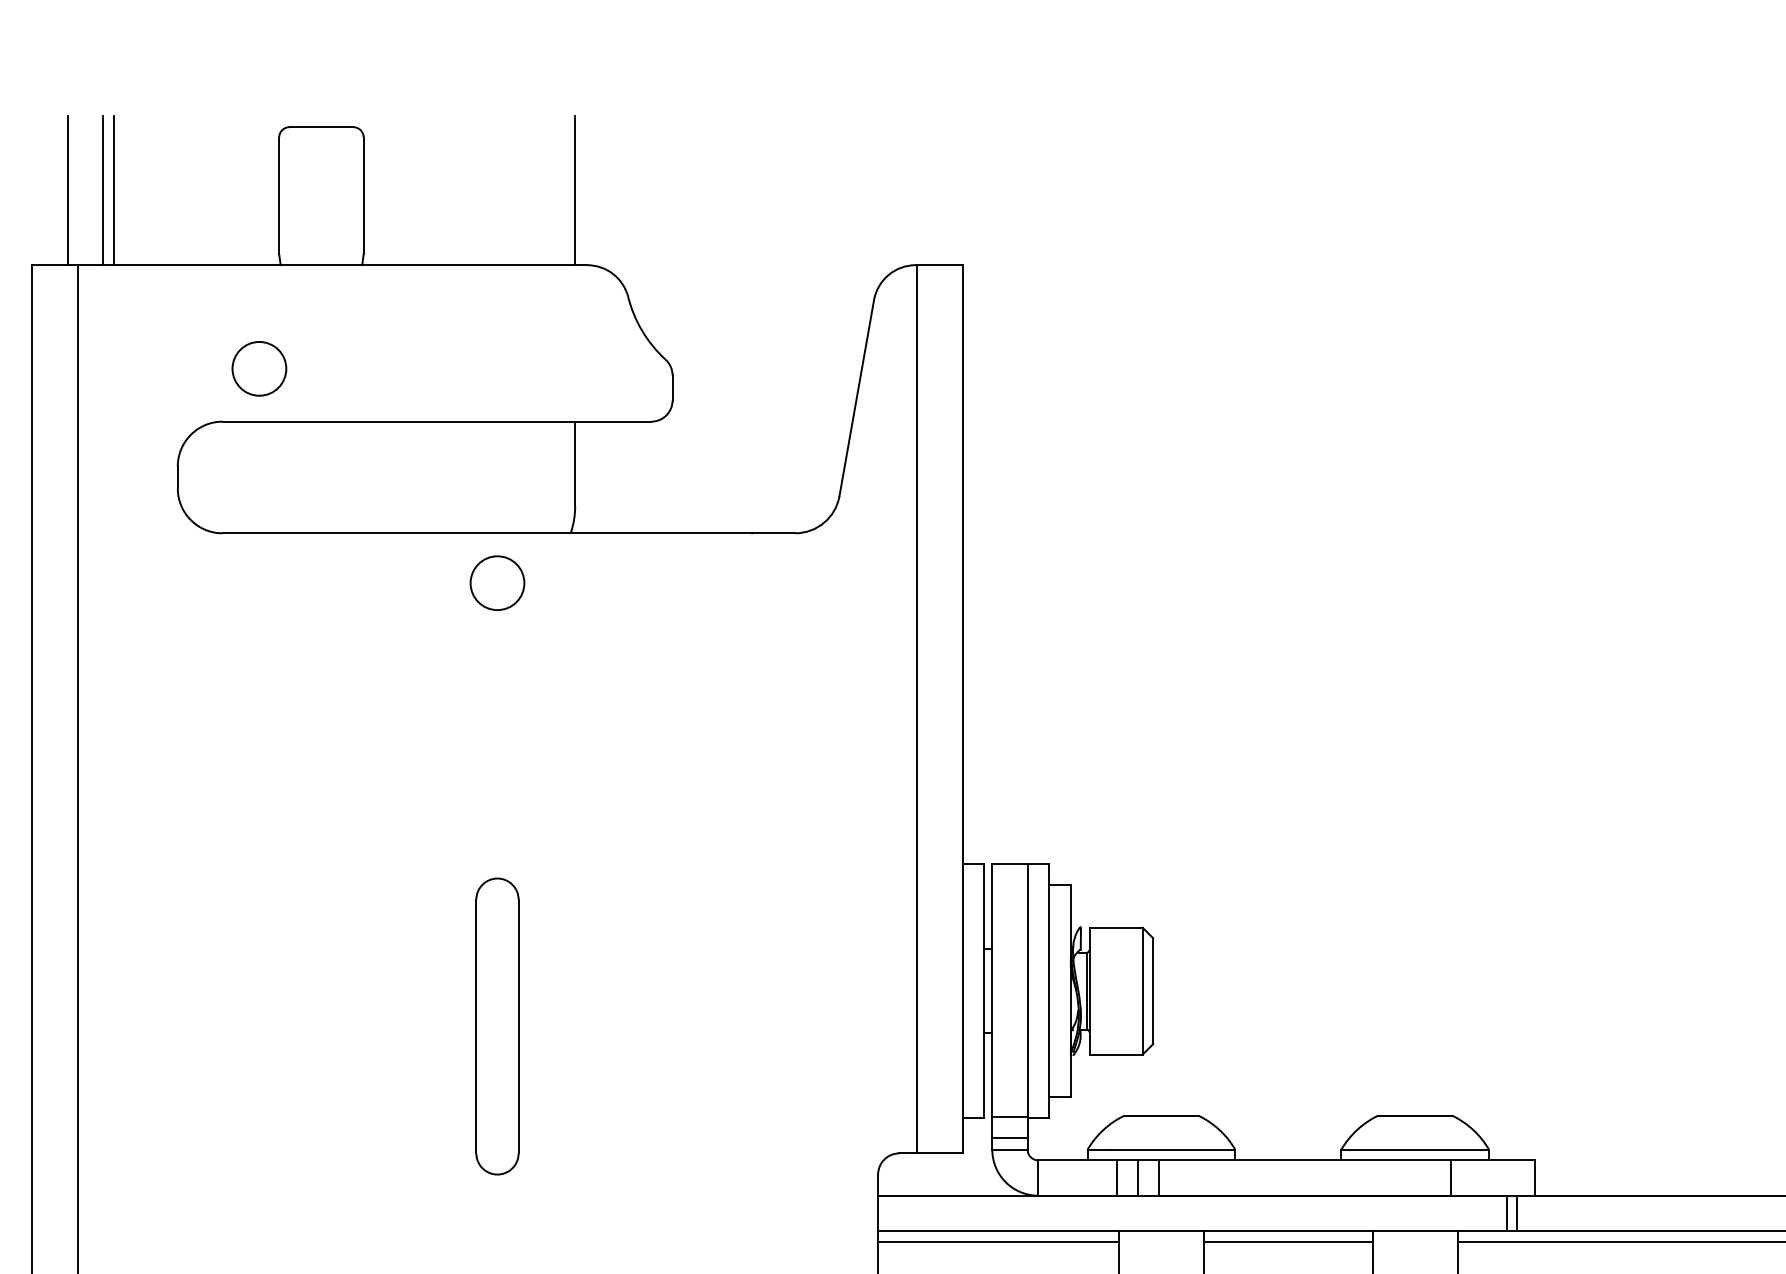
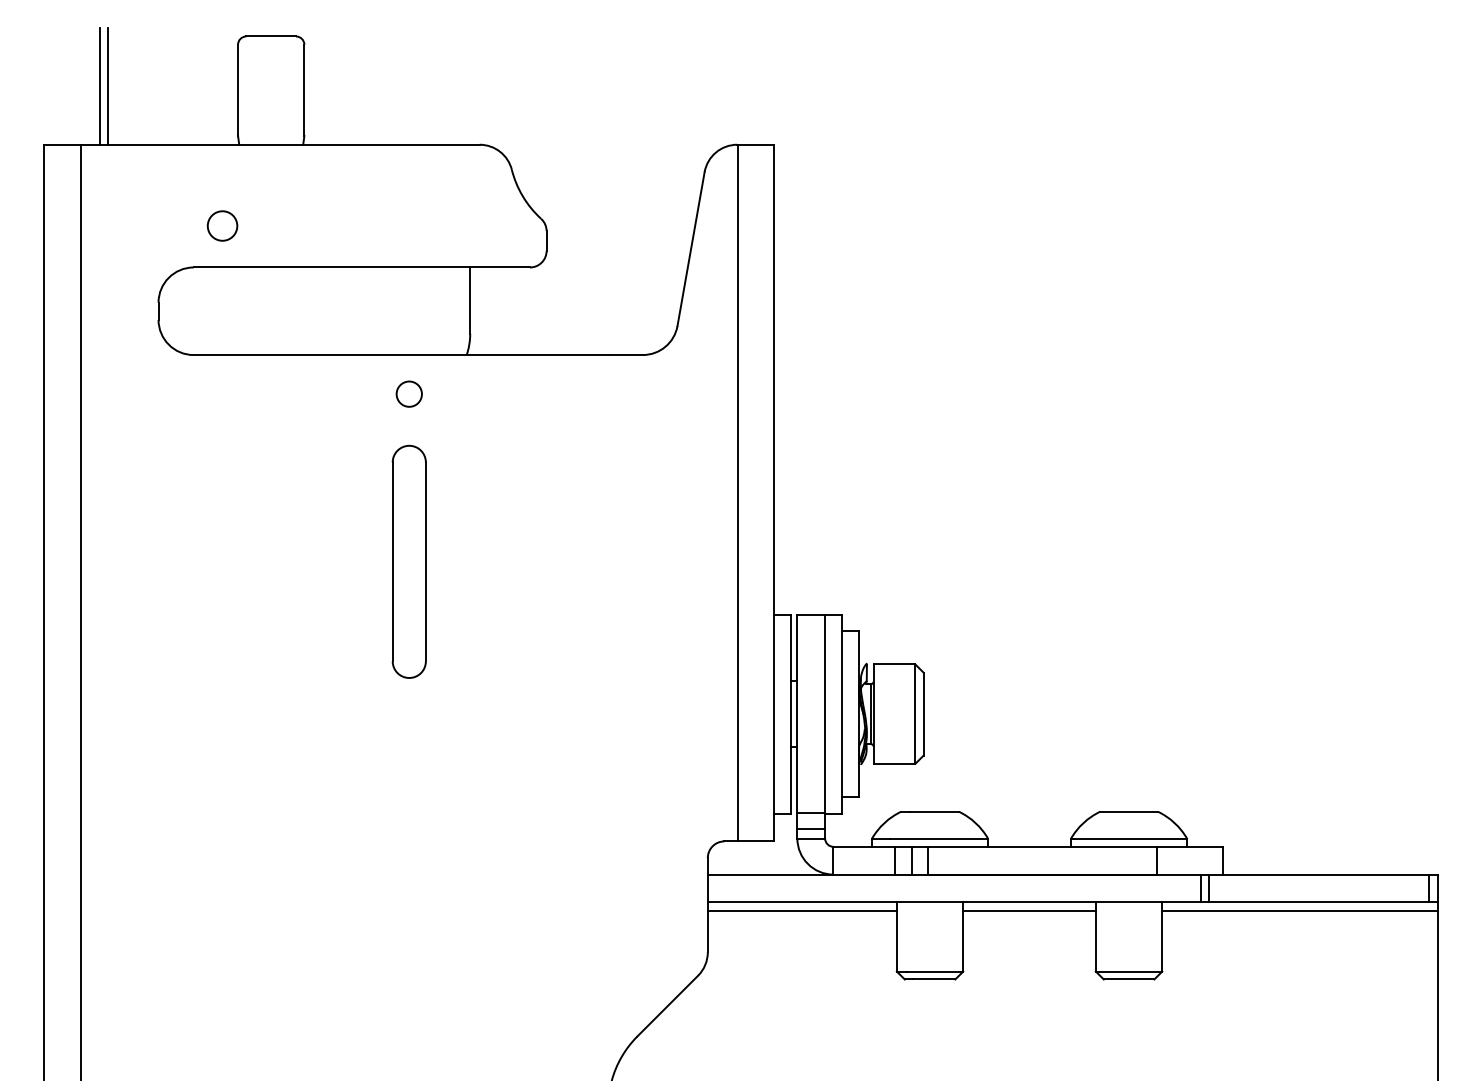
line: (68, 189) -> (72, 85), removed
line: (575, 189) -> (470, 85), removed
circle: (259, 368) -> (222, 225), size x0.7
circle: (497, 583) -> (409, 394), size x0.6
part: (496, 1026) -> (408, 561), moved

